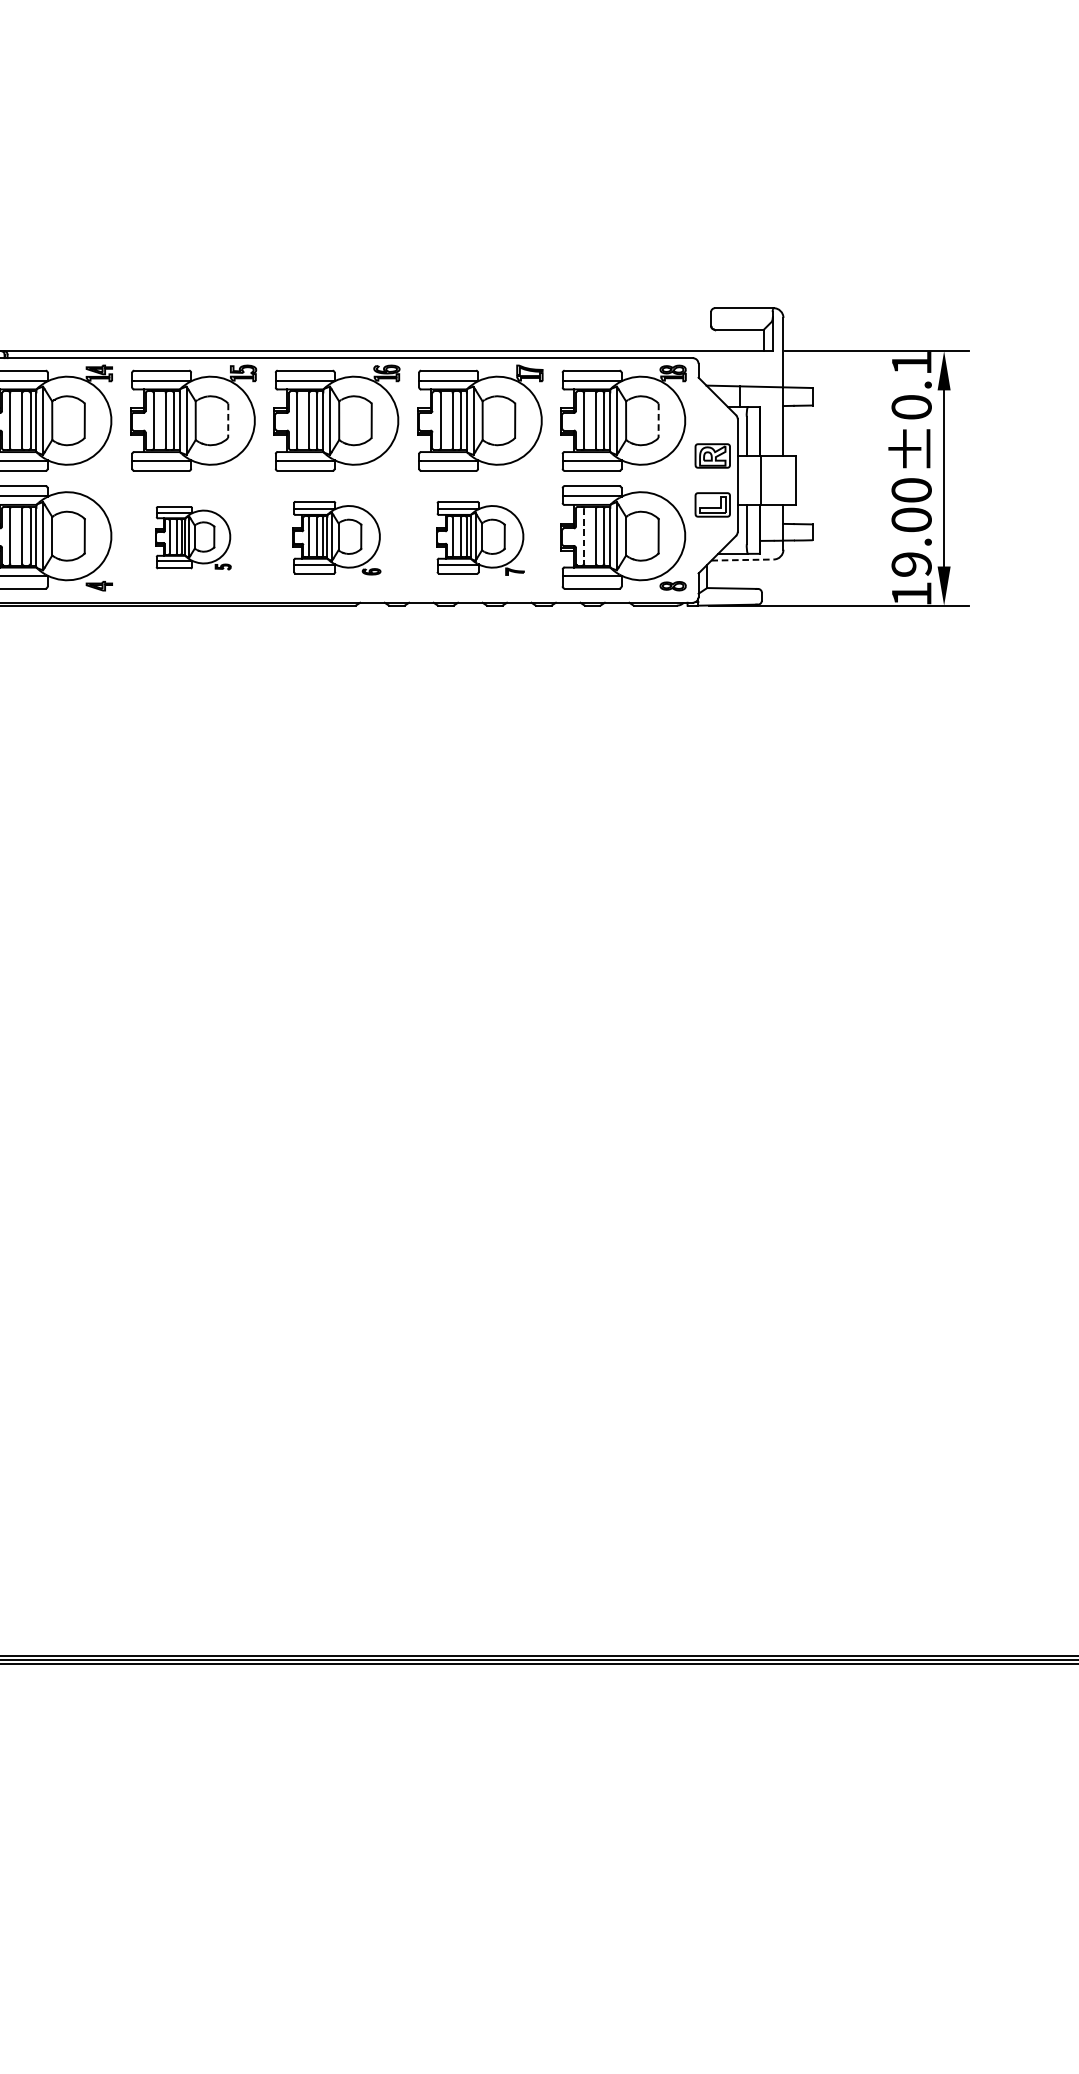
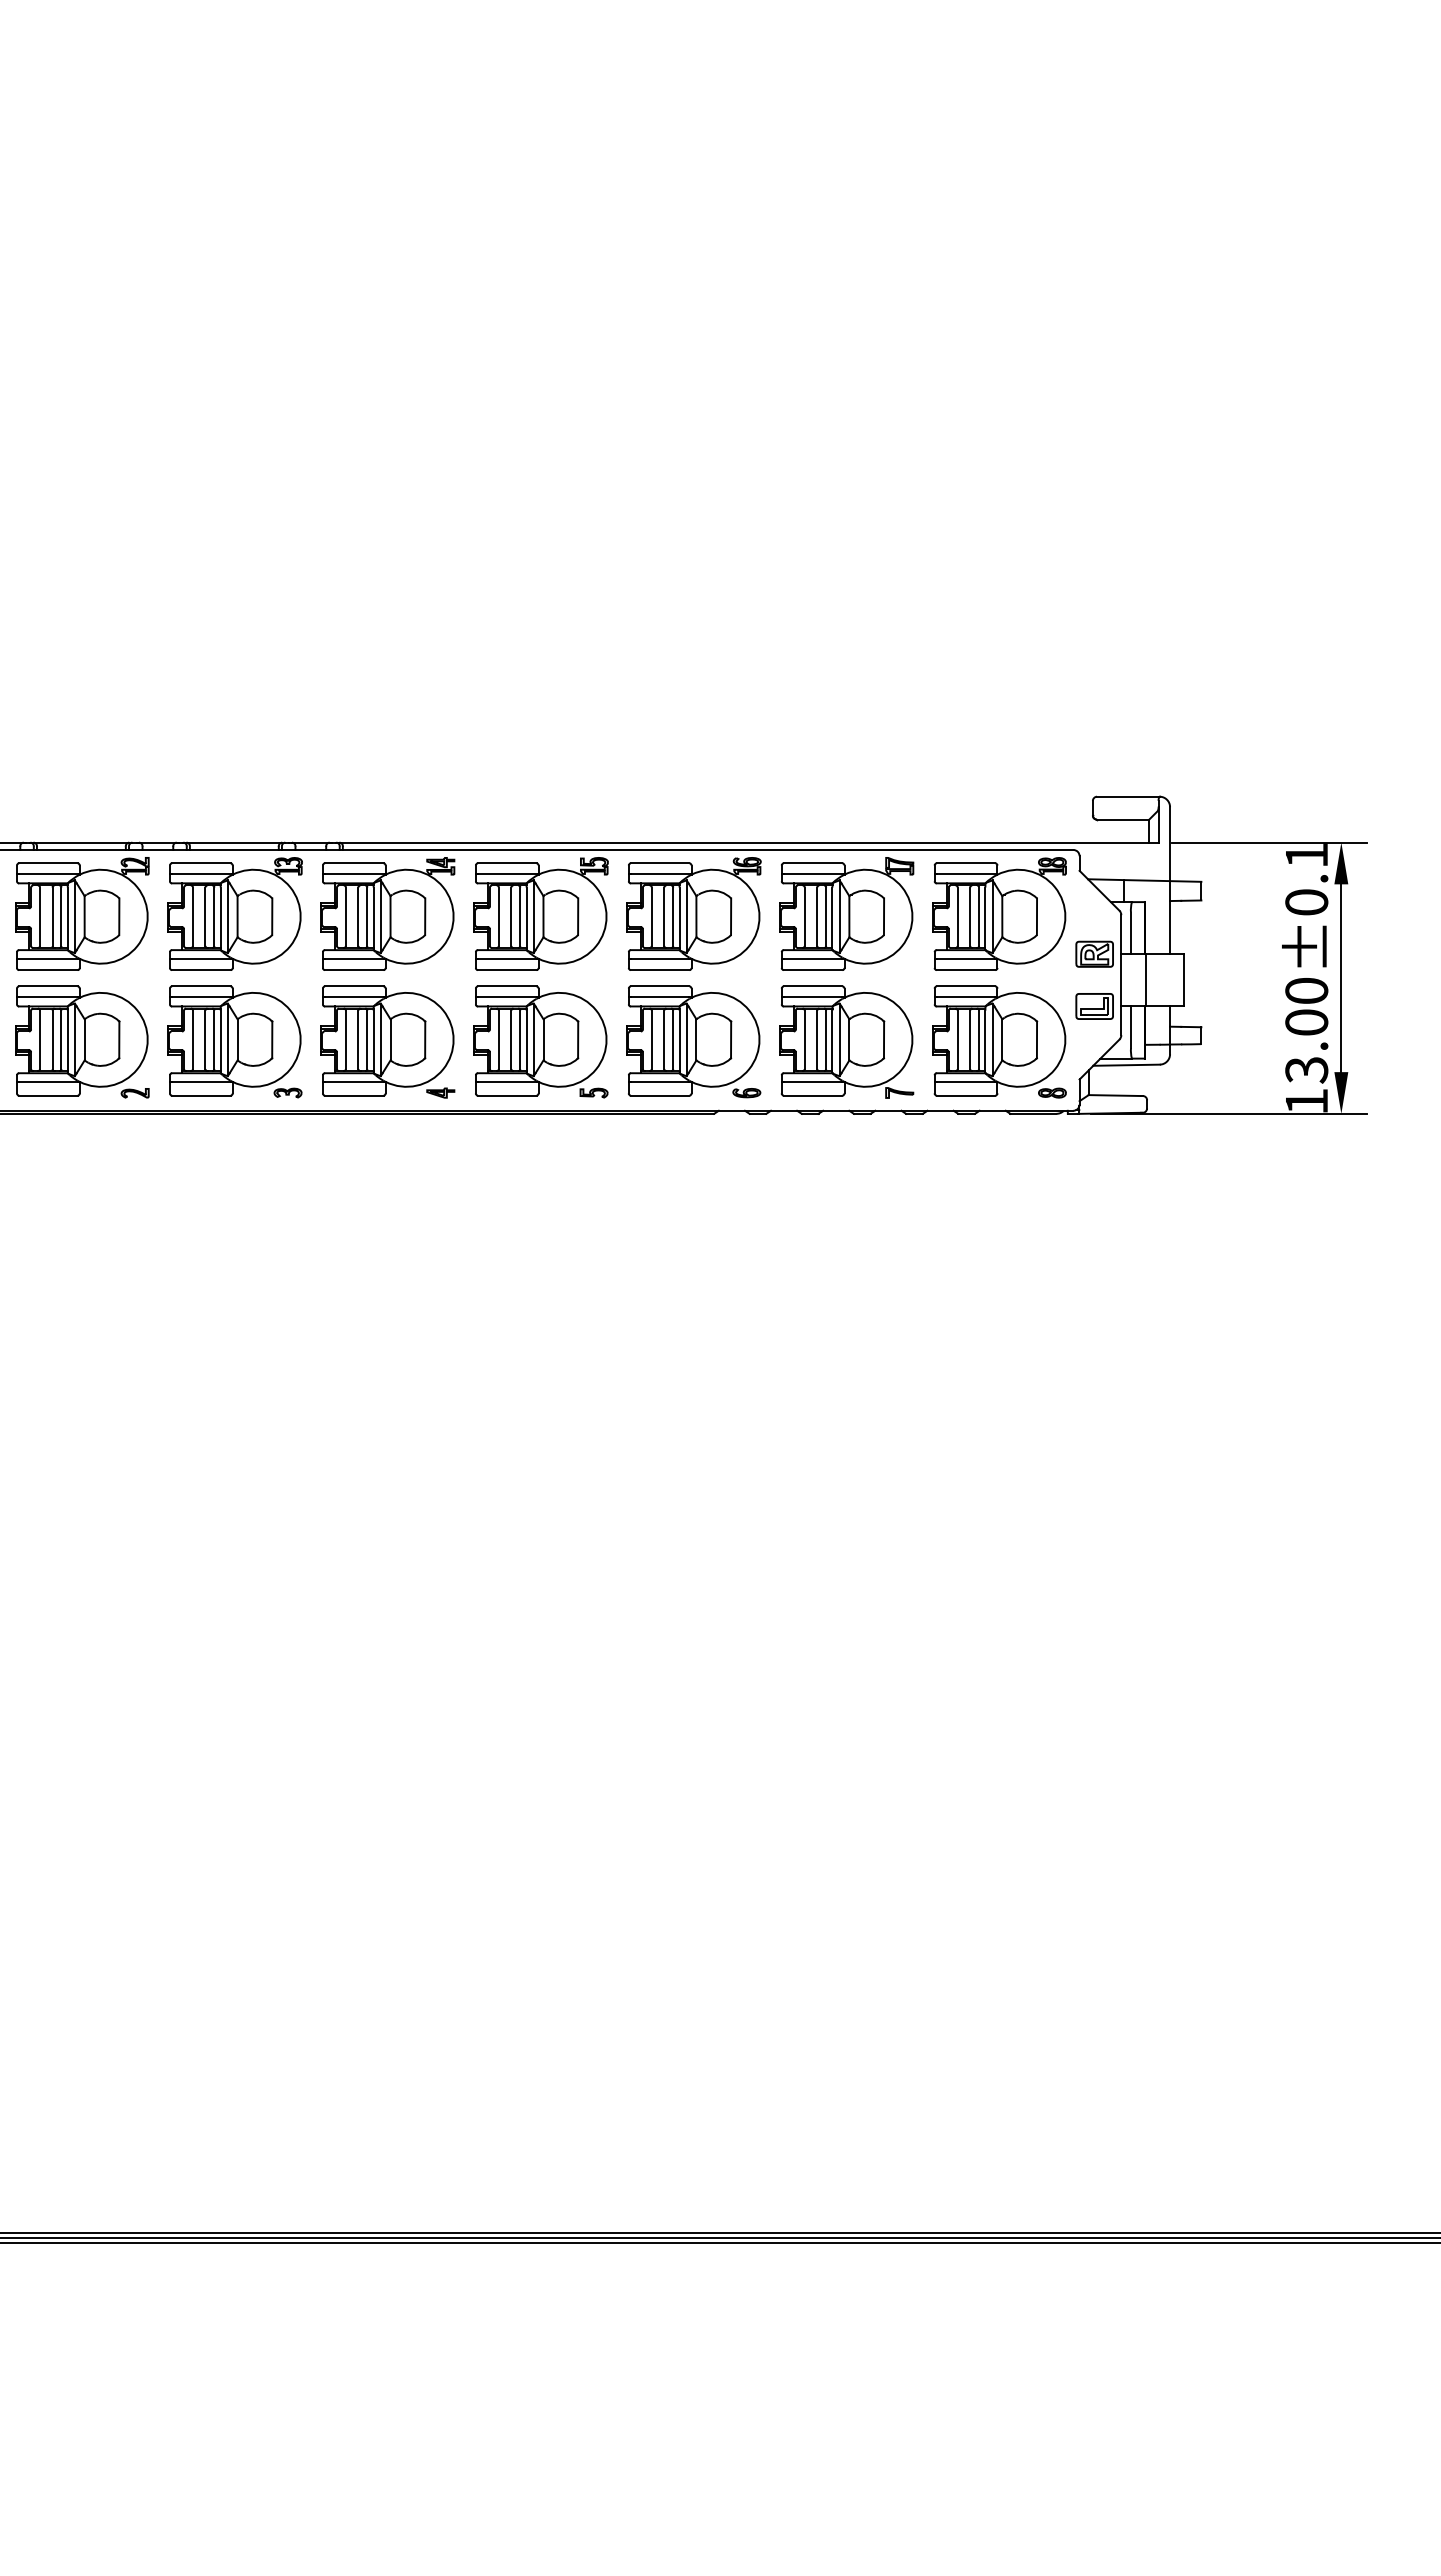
line: (228, 421) -> (578, 917), dashed -> solid
line: (658, 421) -> (1036, 917), dashed -> solid
line: (584, 536) -> (957, 1040), dashed -> solid
part: (192, 537) -> (540, 1041), size x1.67
part: (336, 537) -> (693, 1041), size x1.43
part: (479, 537) -> (846, 1041), size x1.43
line: (743, 560) -> (1127, 1065), dashed -> solid
text: (911, 564) -> (1306, 1070), 19.00±0.1 -> 13.00±0.1

